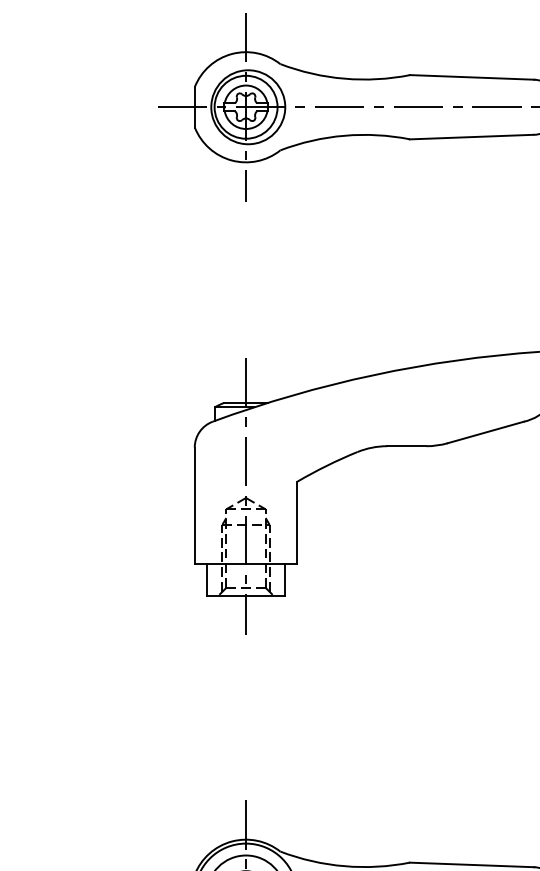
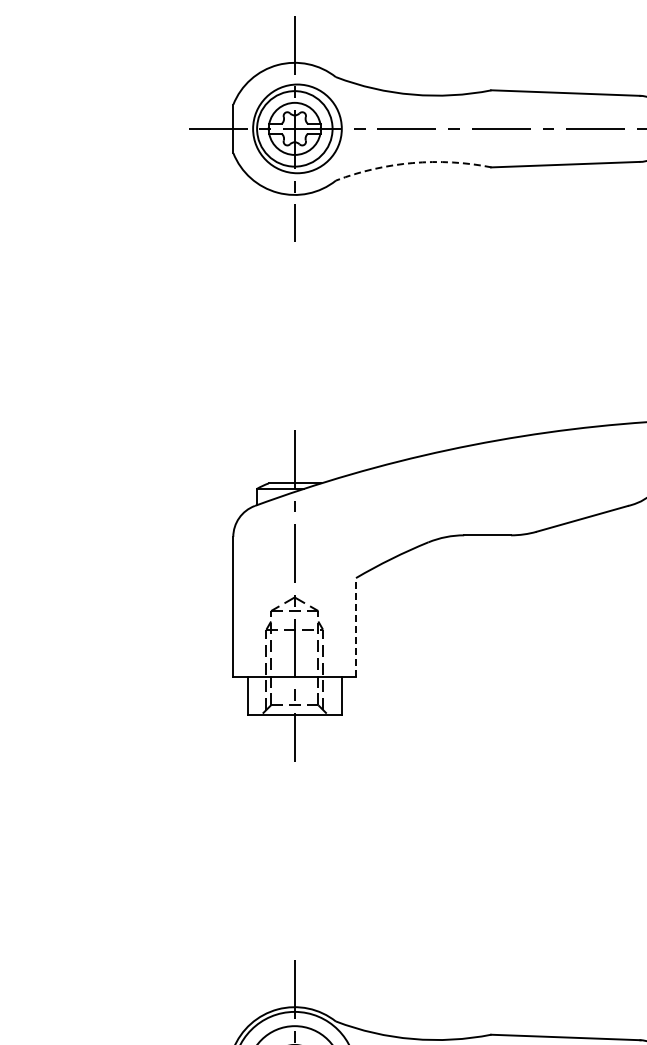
arc: (344, 136) -> (412, 163), solid -> dashed
line: (297, 523) -> (356, 627), solid -> dashed

